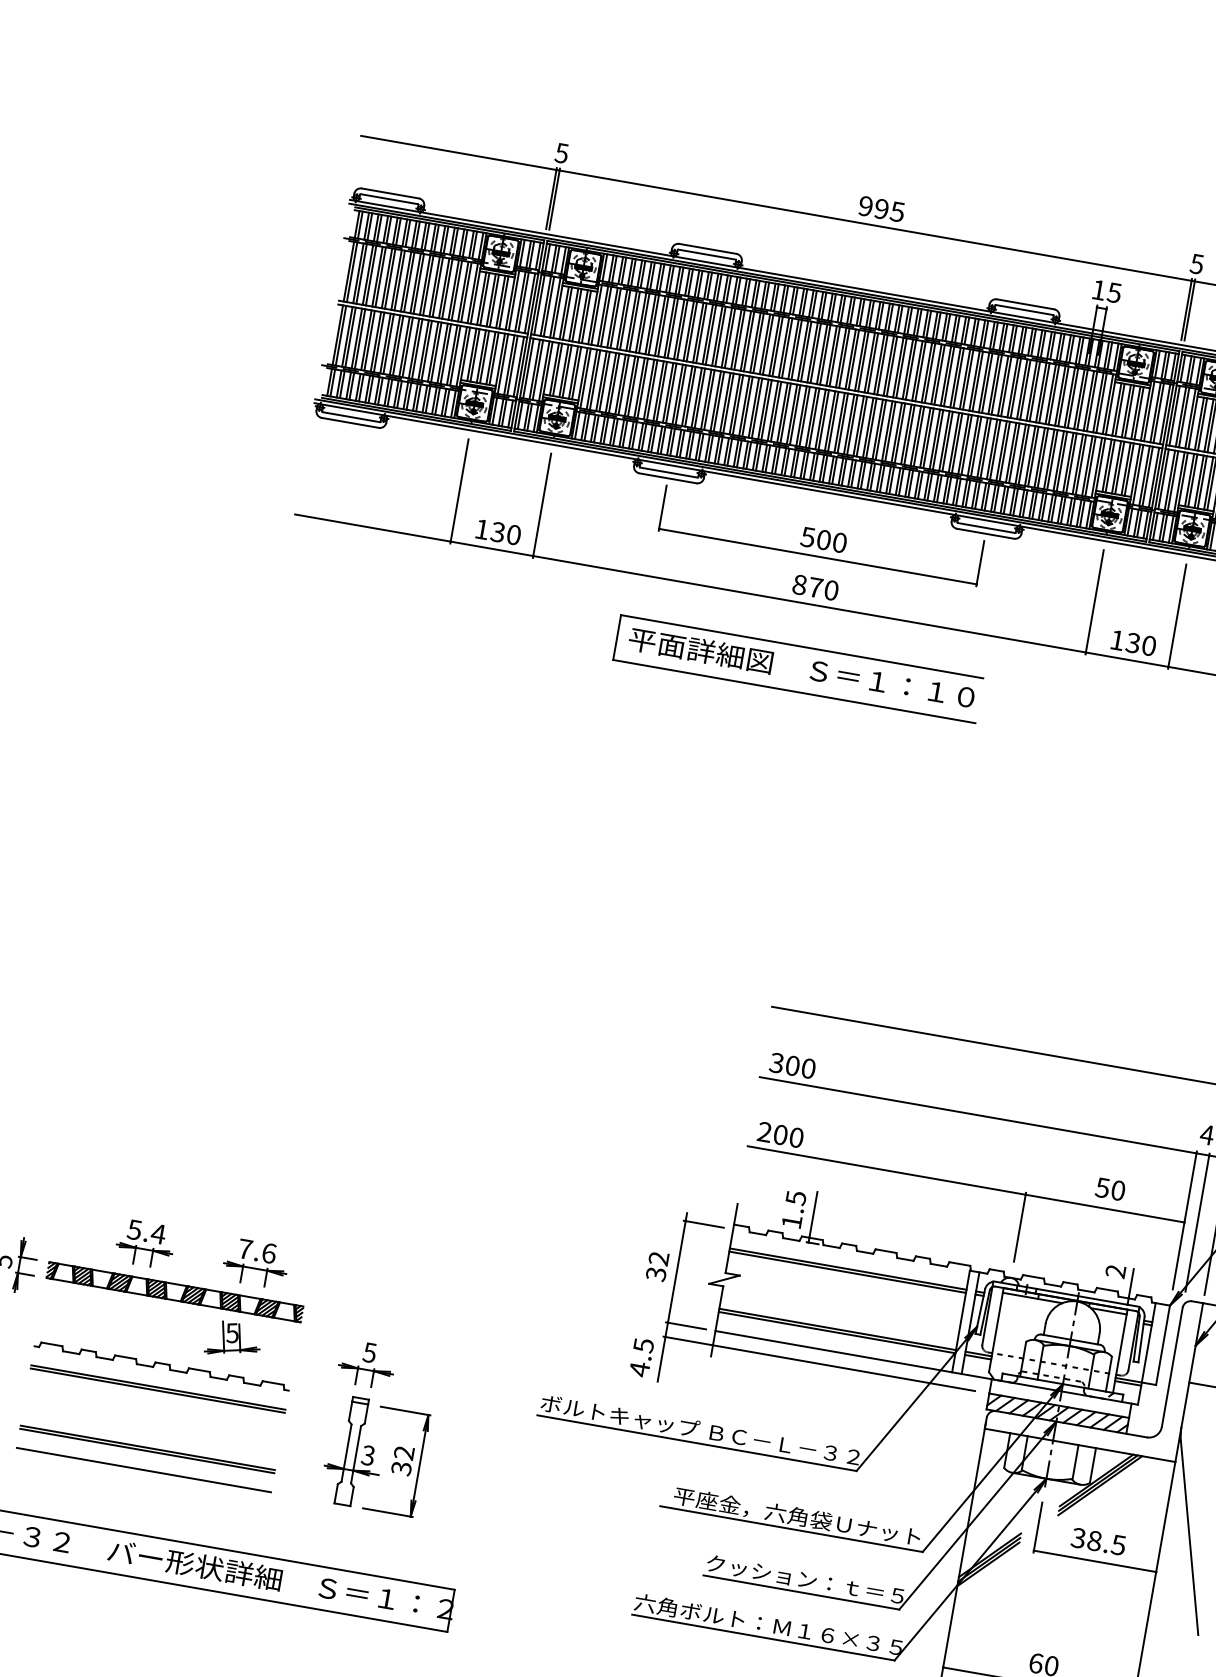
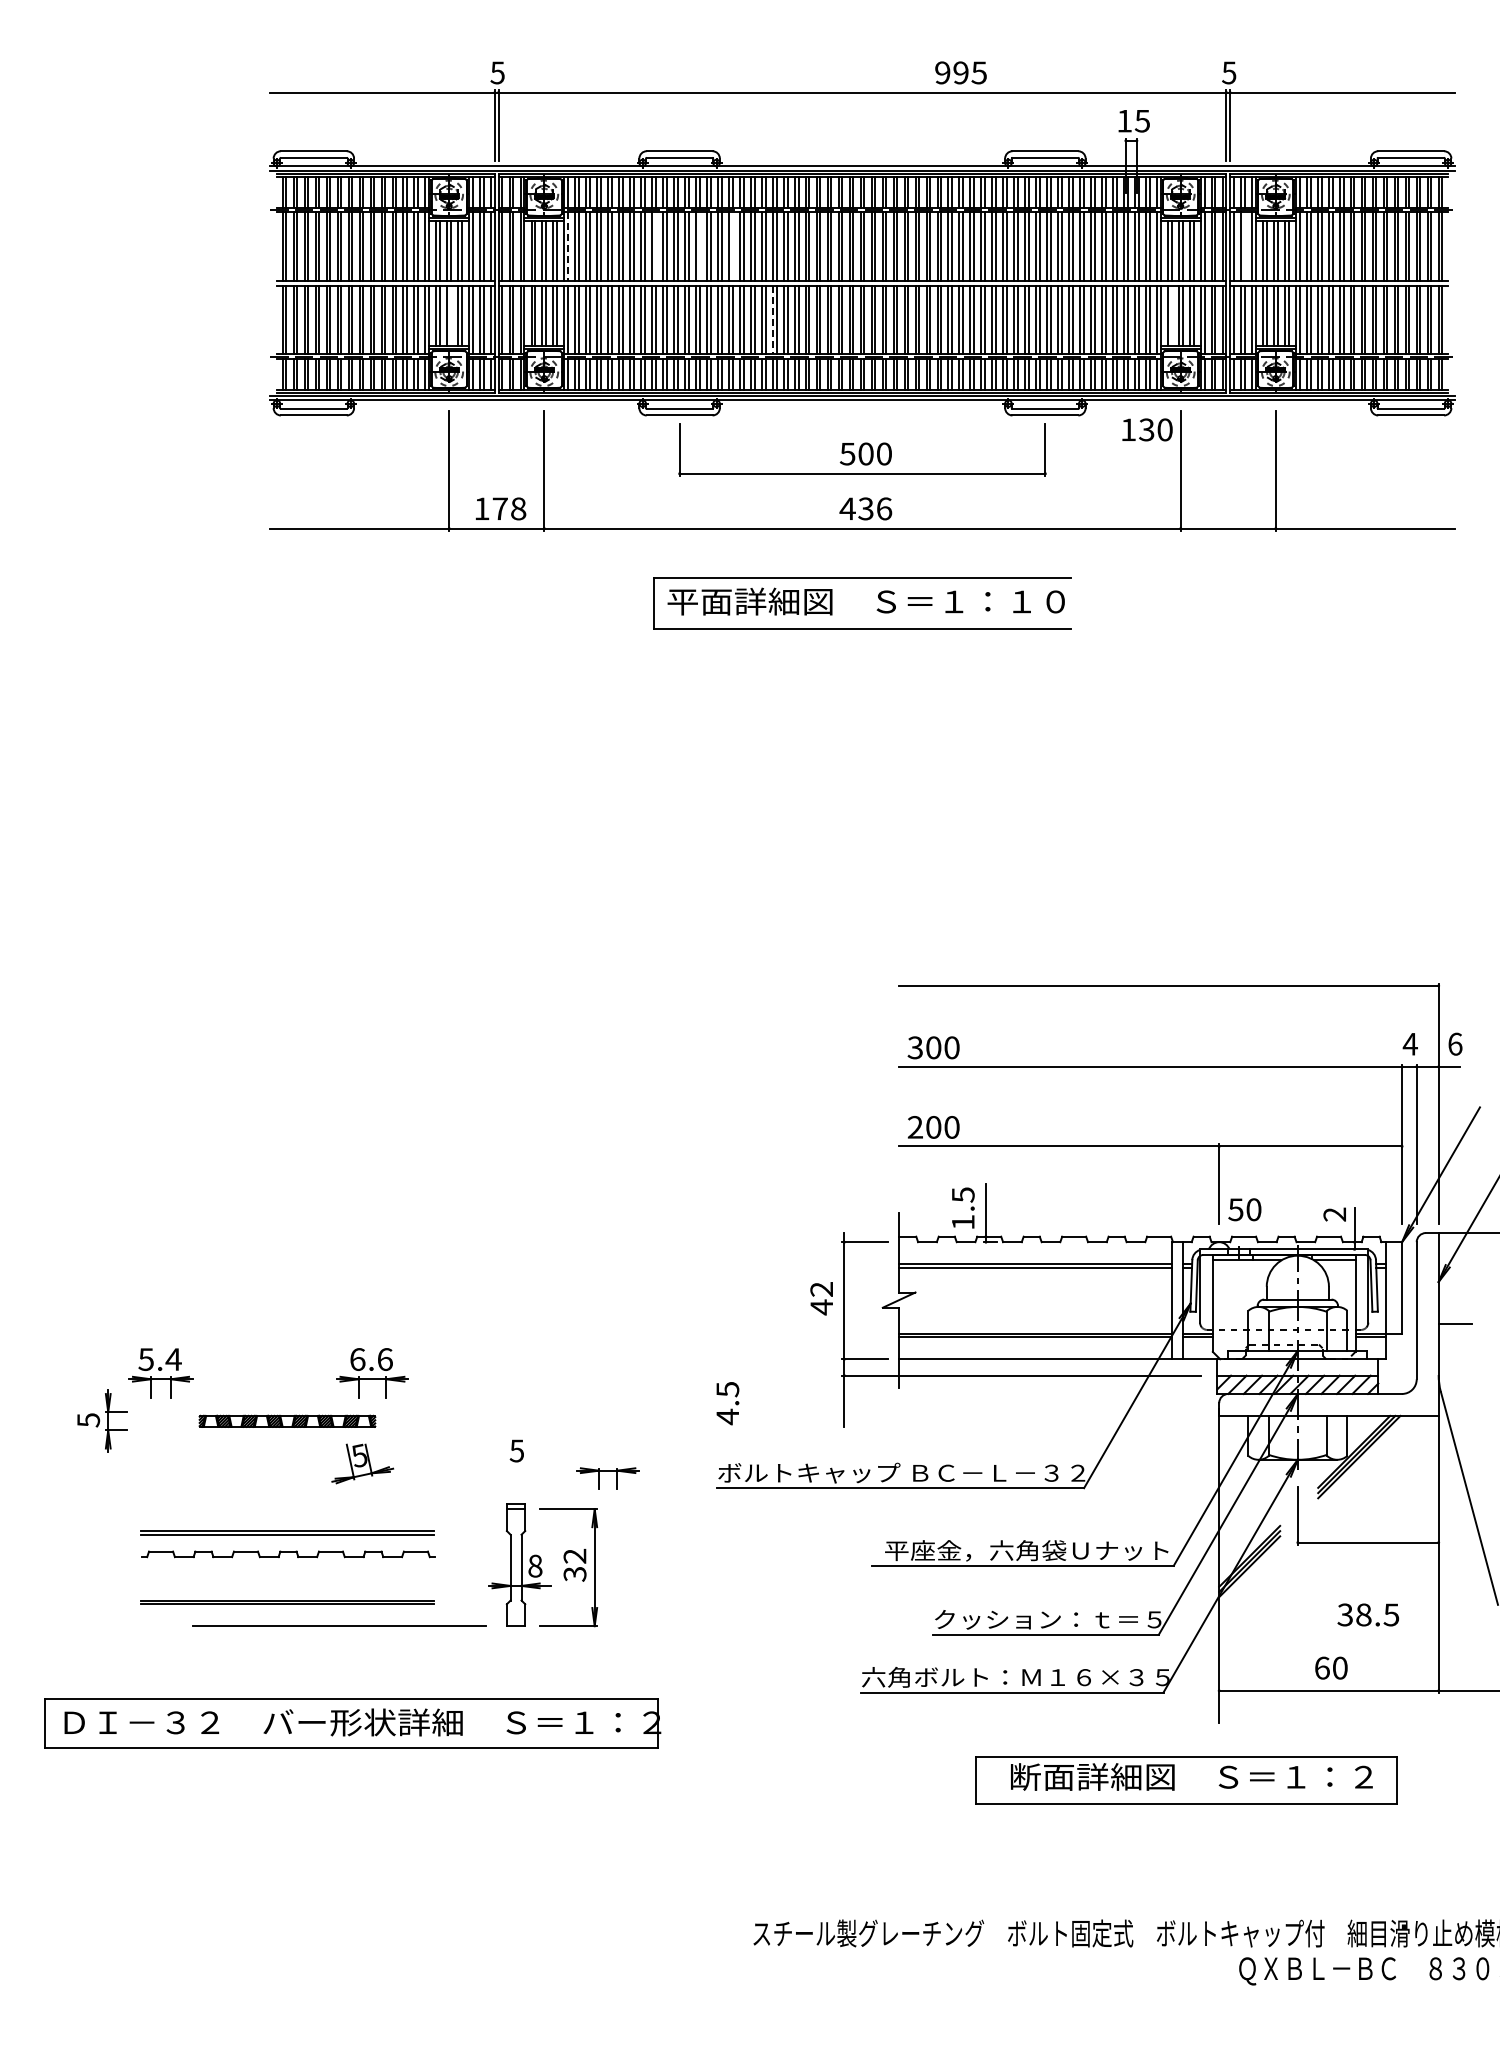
text: (881, 208) -> (960, 72), moved
line: (596, 315) -> (568, 247), solid -> dashed
line: (672, 327) -> (655, 246), removed
line: (710, 334) -> (699, 246), removed
line: (739, 339) -> (732, 246), removed
line: (485, 356) -> (451, 315), removed
line: (762, 409) -> (772, 320), solid -> dashed
line: (1184, 417) -> (1244, 246), removed
line: (1110, 466) -> (1171, 315), removed
text: (506, 533) -> (509, 508), 130 -> 178
text: (815, 587) -> (865, 508), 870 -> 436
text: (1133, 642) -> (1147, 429), moved
text: (1110, 1188) -> (1244, 1209), moved
part: (144, 1244) -> (160, 1373), moved
text: (245, 1249) -> (357, 1359), 7.6 -> 6.6
text: (655, 1274) -> (821, 1307), 32 -> 42
part: (175, 1292) -> (287, 1421), size x0.6
text: (641, 1357) -> (727, 1403), moved
part: (162, 1366) -> (288, 1554), moved
part: (365, 1370) -> (607, 1471), moved
text: (368, 1455) -> (535, 1565), 3 -> 8
line: (144, 1469) -> (339, 1625), moved
text: (1098, 1541) -> (1368, 1614), moved

